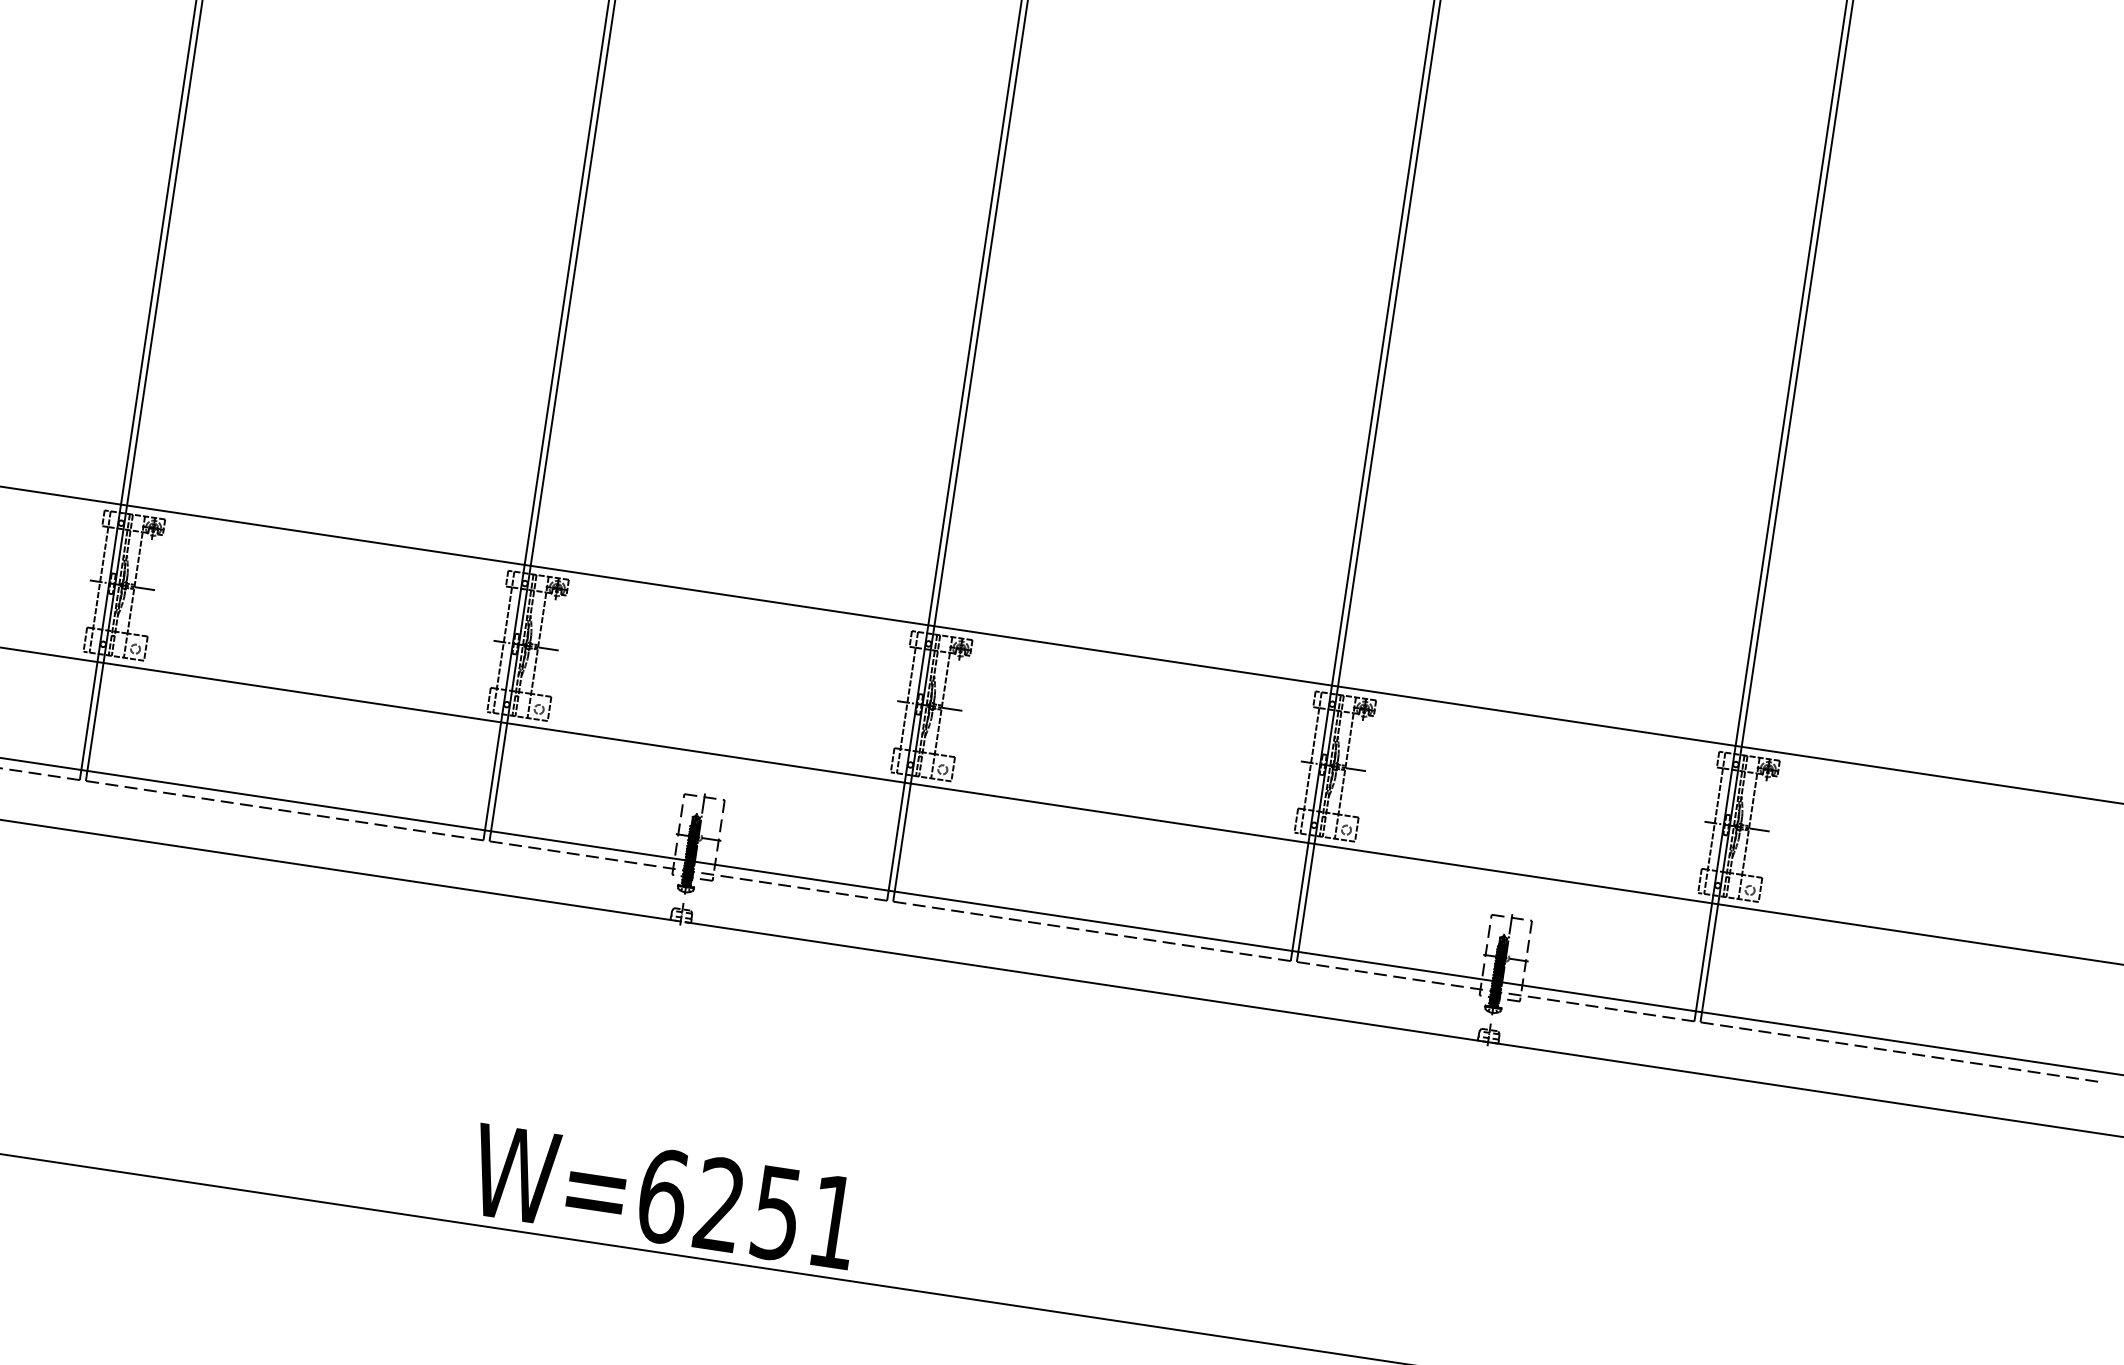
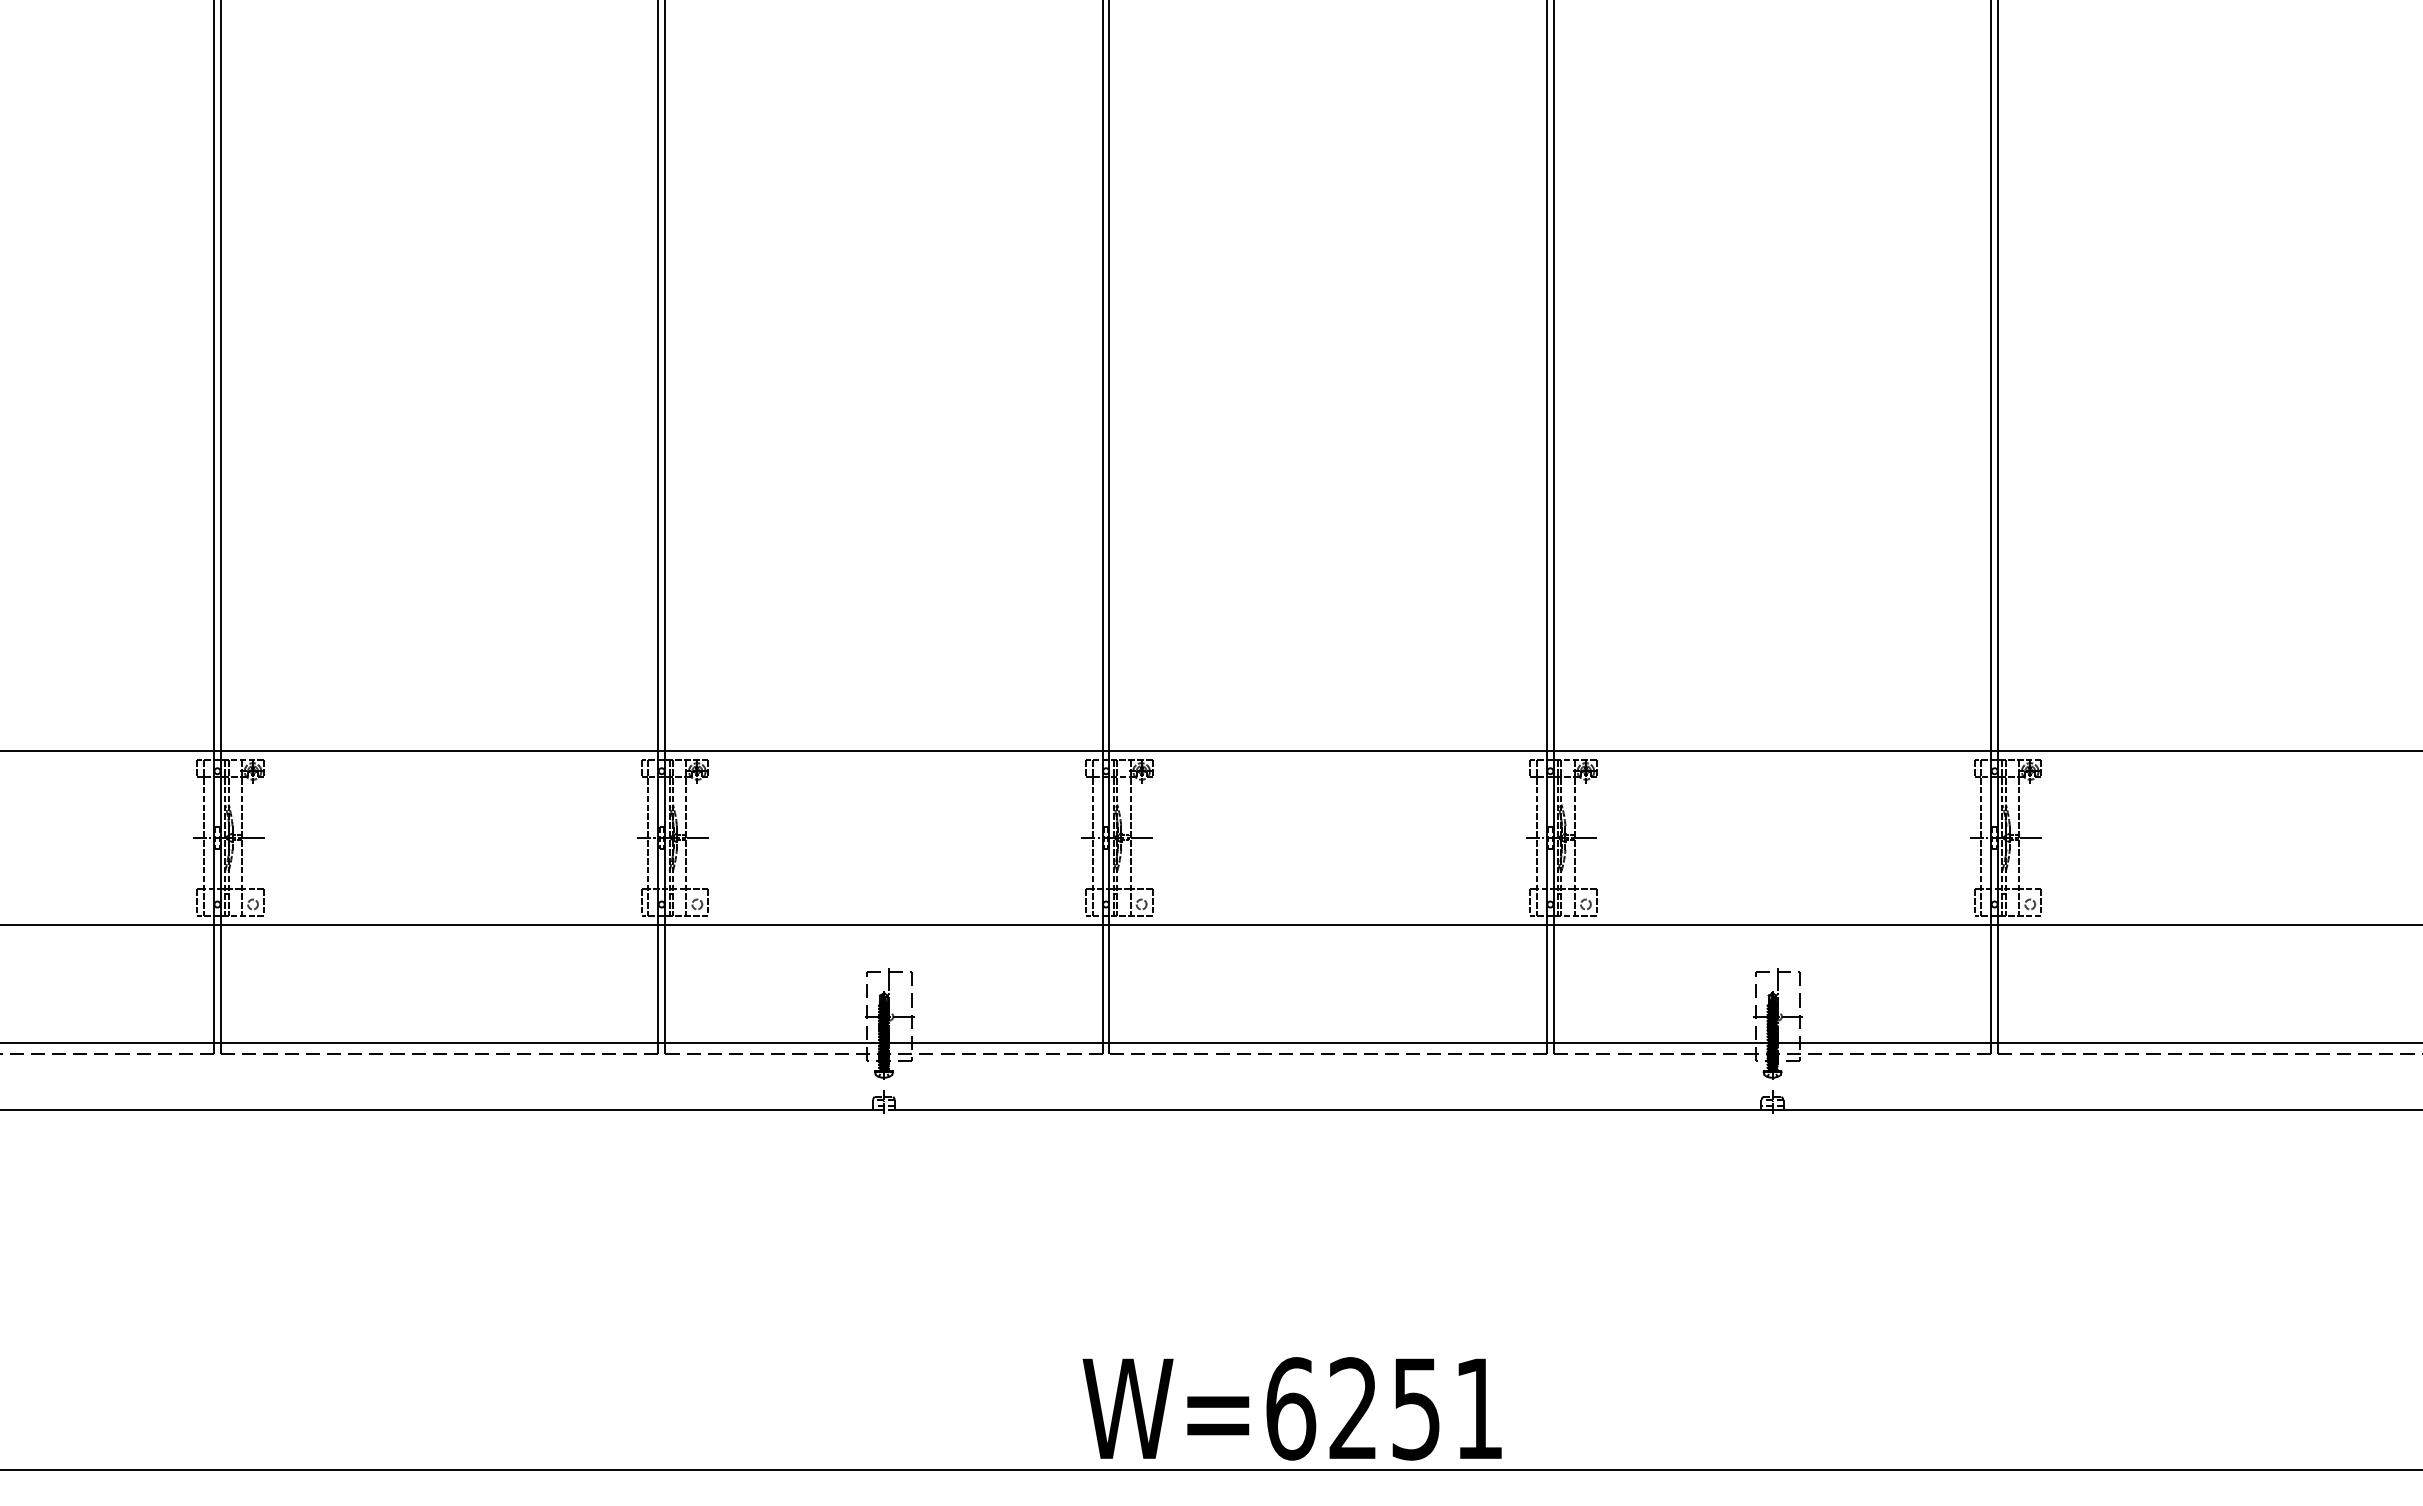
text: (663, 1196) -> (1291, 1408), moved

